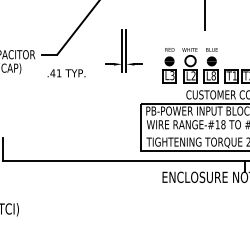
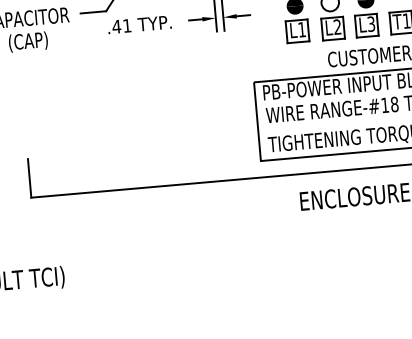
text: (66, 73) -> (139, 25), moved
text: (172, 75) -> (302, 29), L3 -> L1
text: (213, 75) -> (370, 23), L8 -> L3

